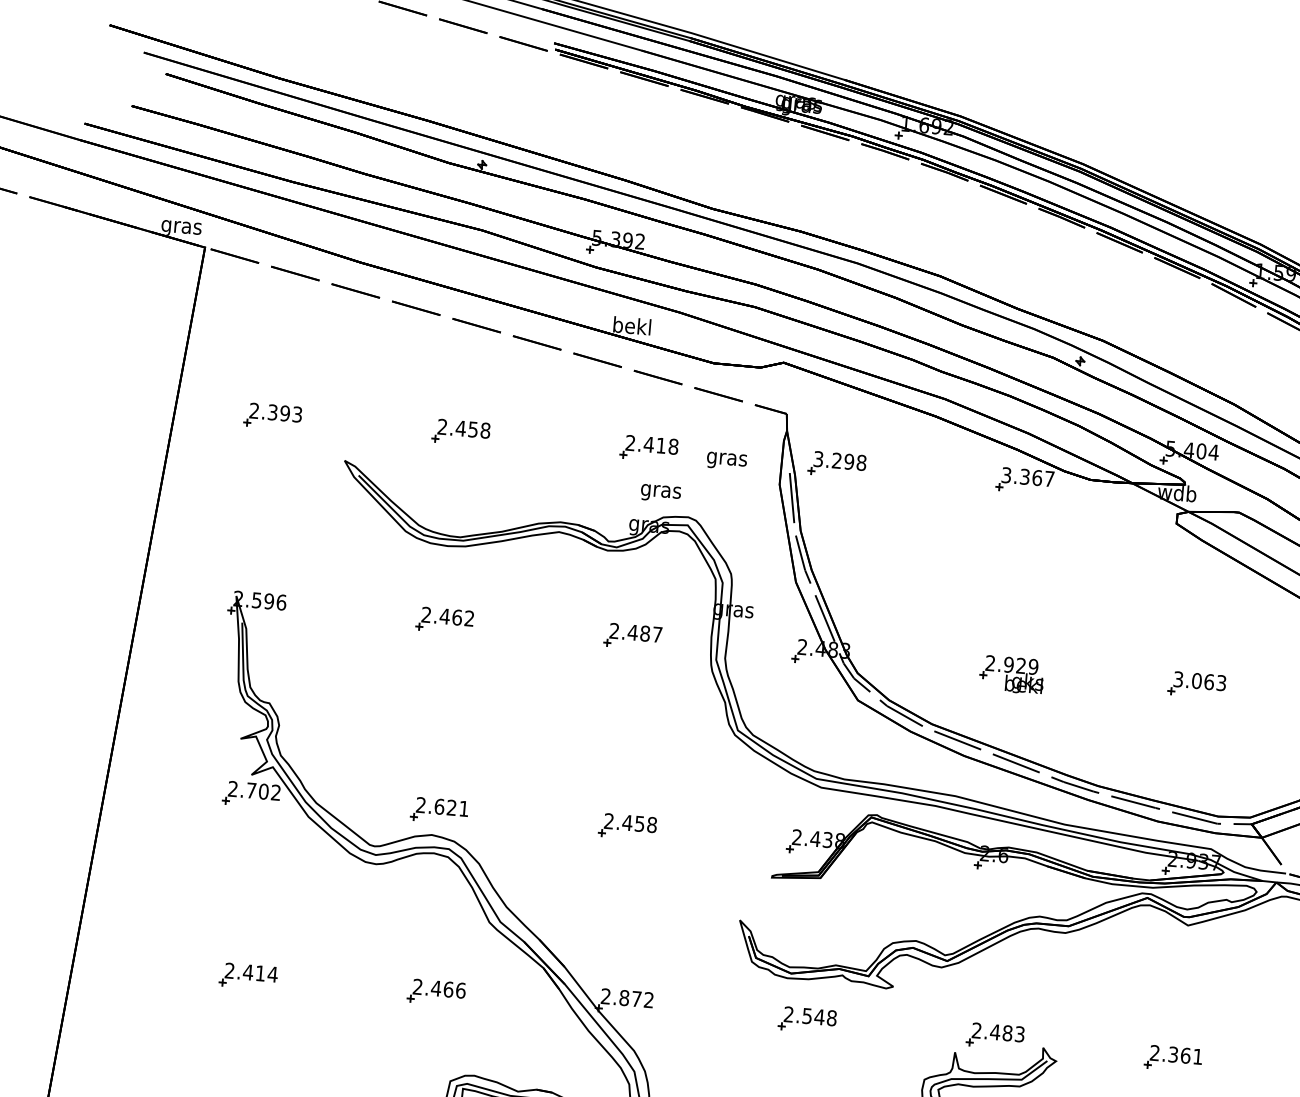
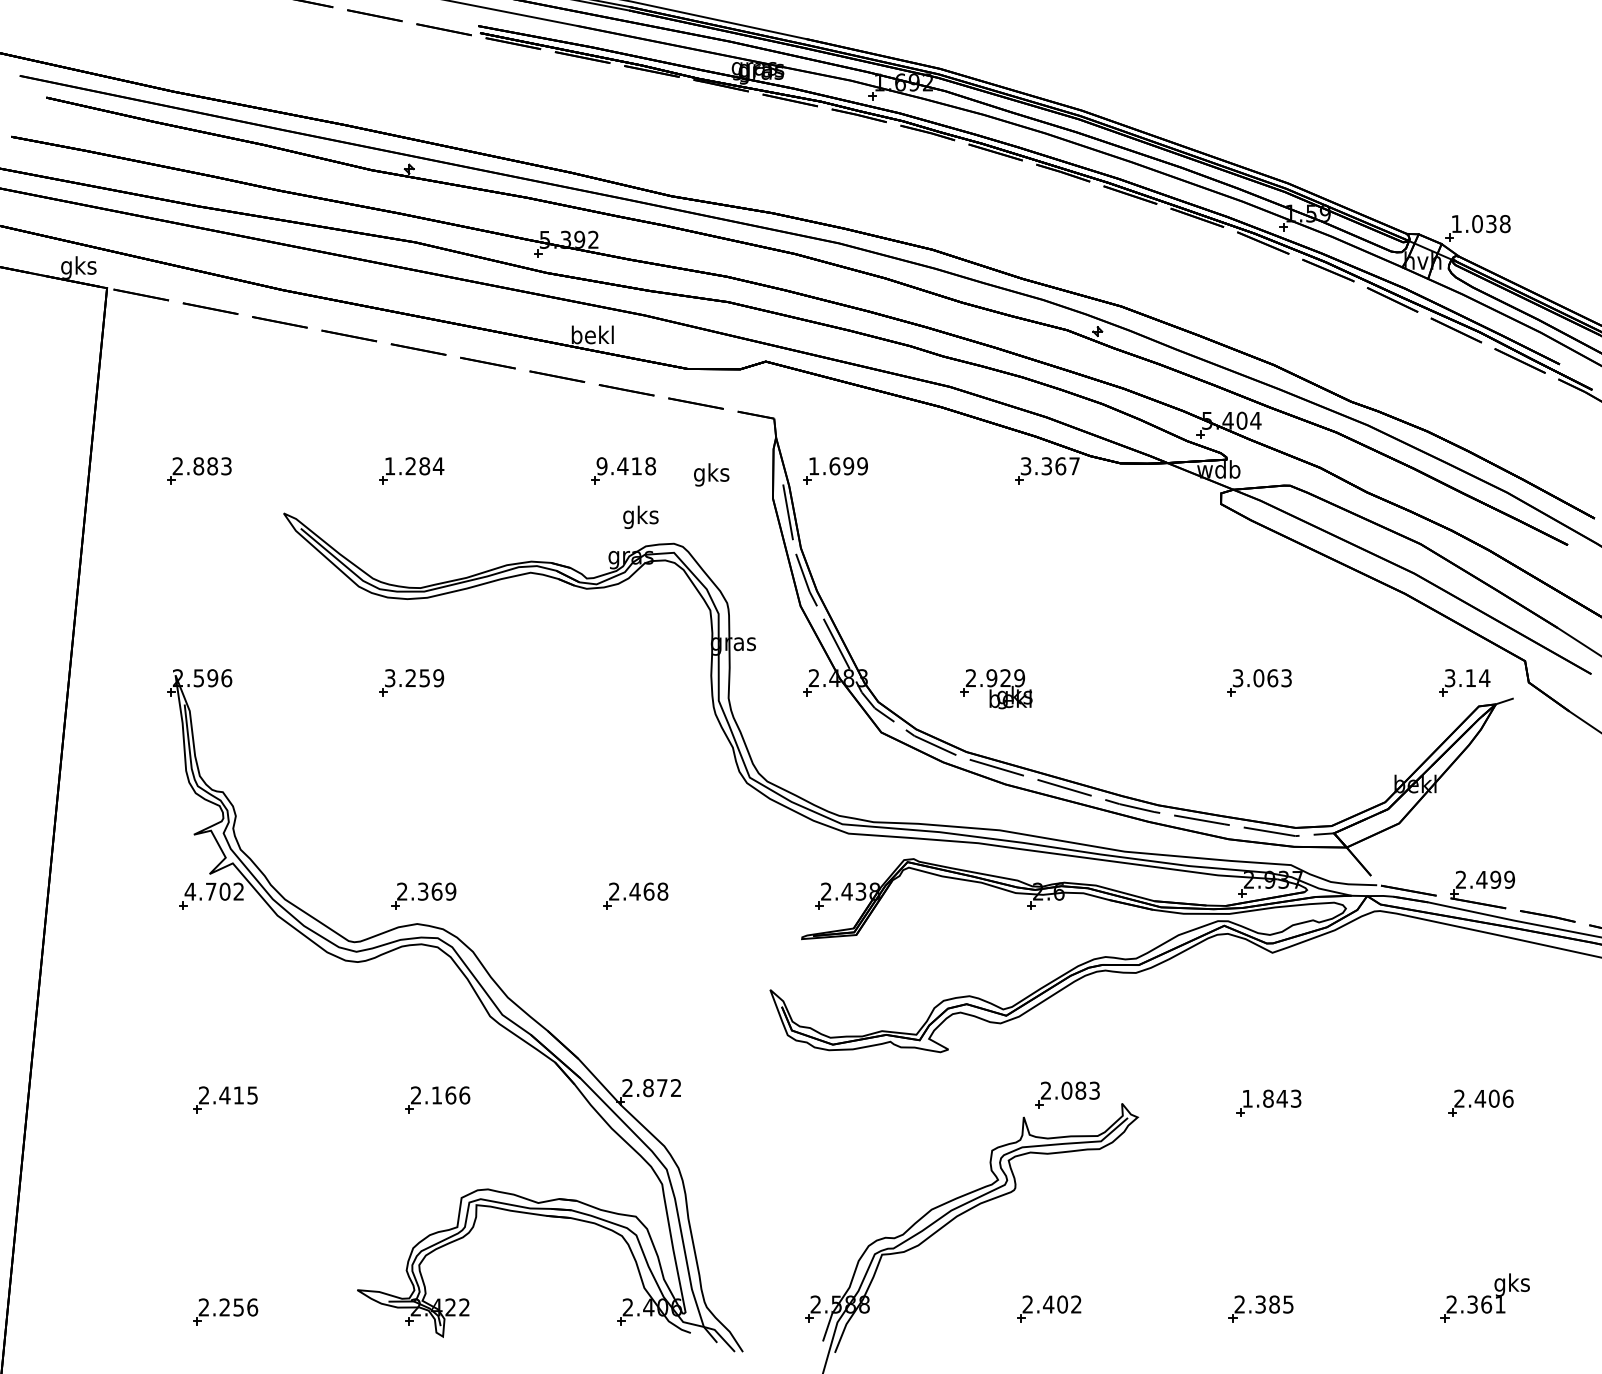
text: (181, 227) -> (78, 267), gras -> gks
text: (278, 413) -> (205, 466), 2.393 -> 2.883
text: (464, 429) -> (414, 466), 2.458 -> 1.284
text: (630, 443) -> (601, 466), 2.418 -> 9.418
text: (726, 458) -> (711, 474), gras -> gks
text: (840, 461) -> (838, 466), 3.298 -> 1.699
text: (660, 491) -> (640, 517), gras -> gks
text: (448, 617) -> (414, 678), 2.462 -> 3.259
part: (633, 636) -> (623, 682), removed
part: (1012, 675) -> (996, 689), moved
text: (233, 788) -> (190, 891), 2.702 -> 4.702
text: (451, 807) -> (436, 891), 2.621 -> 2.369
text: (639, 823) -> (648, 891), 2.458 -> 2.468
text: (272, 974) -> (252, 1095), 2.414 -> 2.415
text: (435, 988) -> (436, 1095), 2.466 -> 2.166
part: (807, 1019) -> (855, 1094), removed
text: (994, 1032) -> (1066, 1090), 2.483 -> 2.083
text: (1176, 1054) -> (1271, 1098), 2.361 -> 1.843

